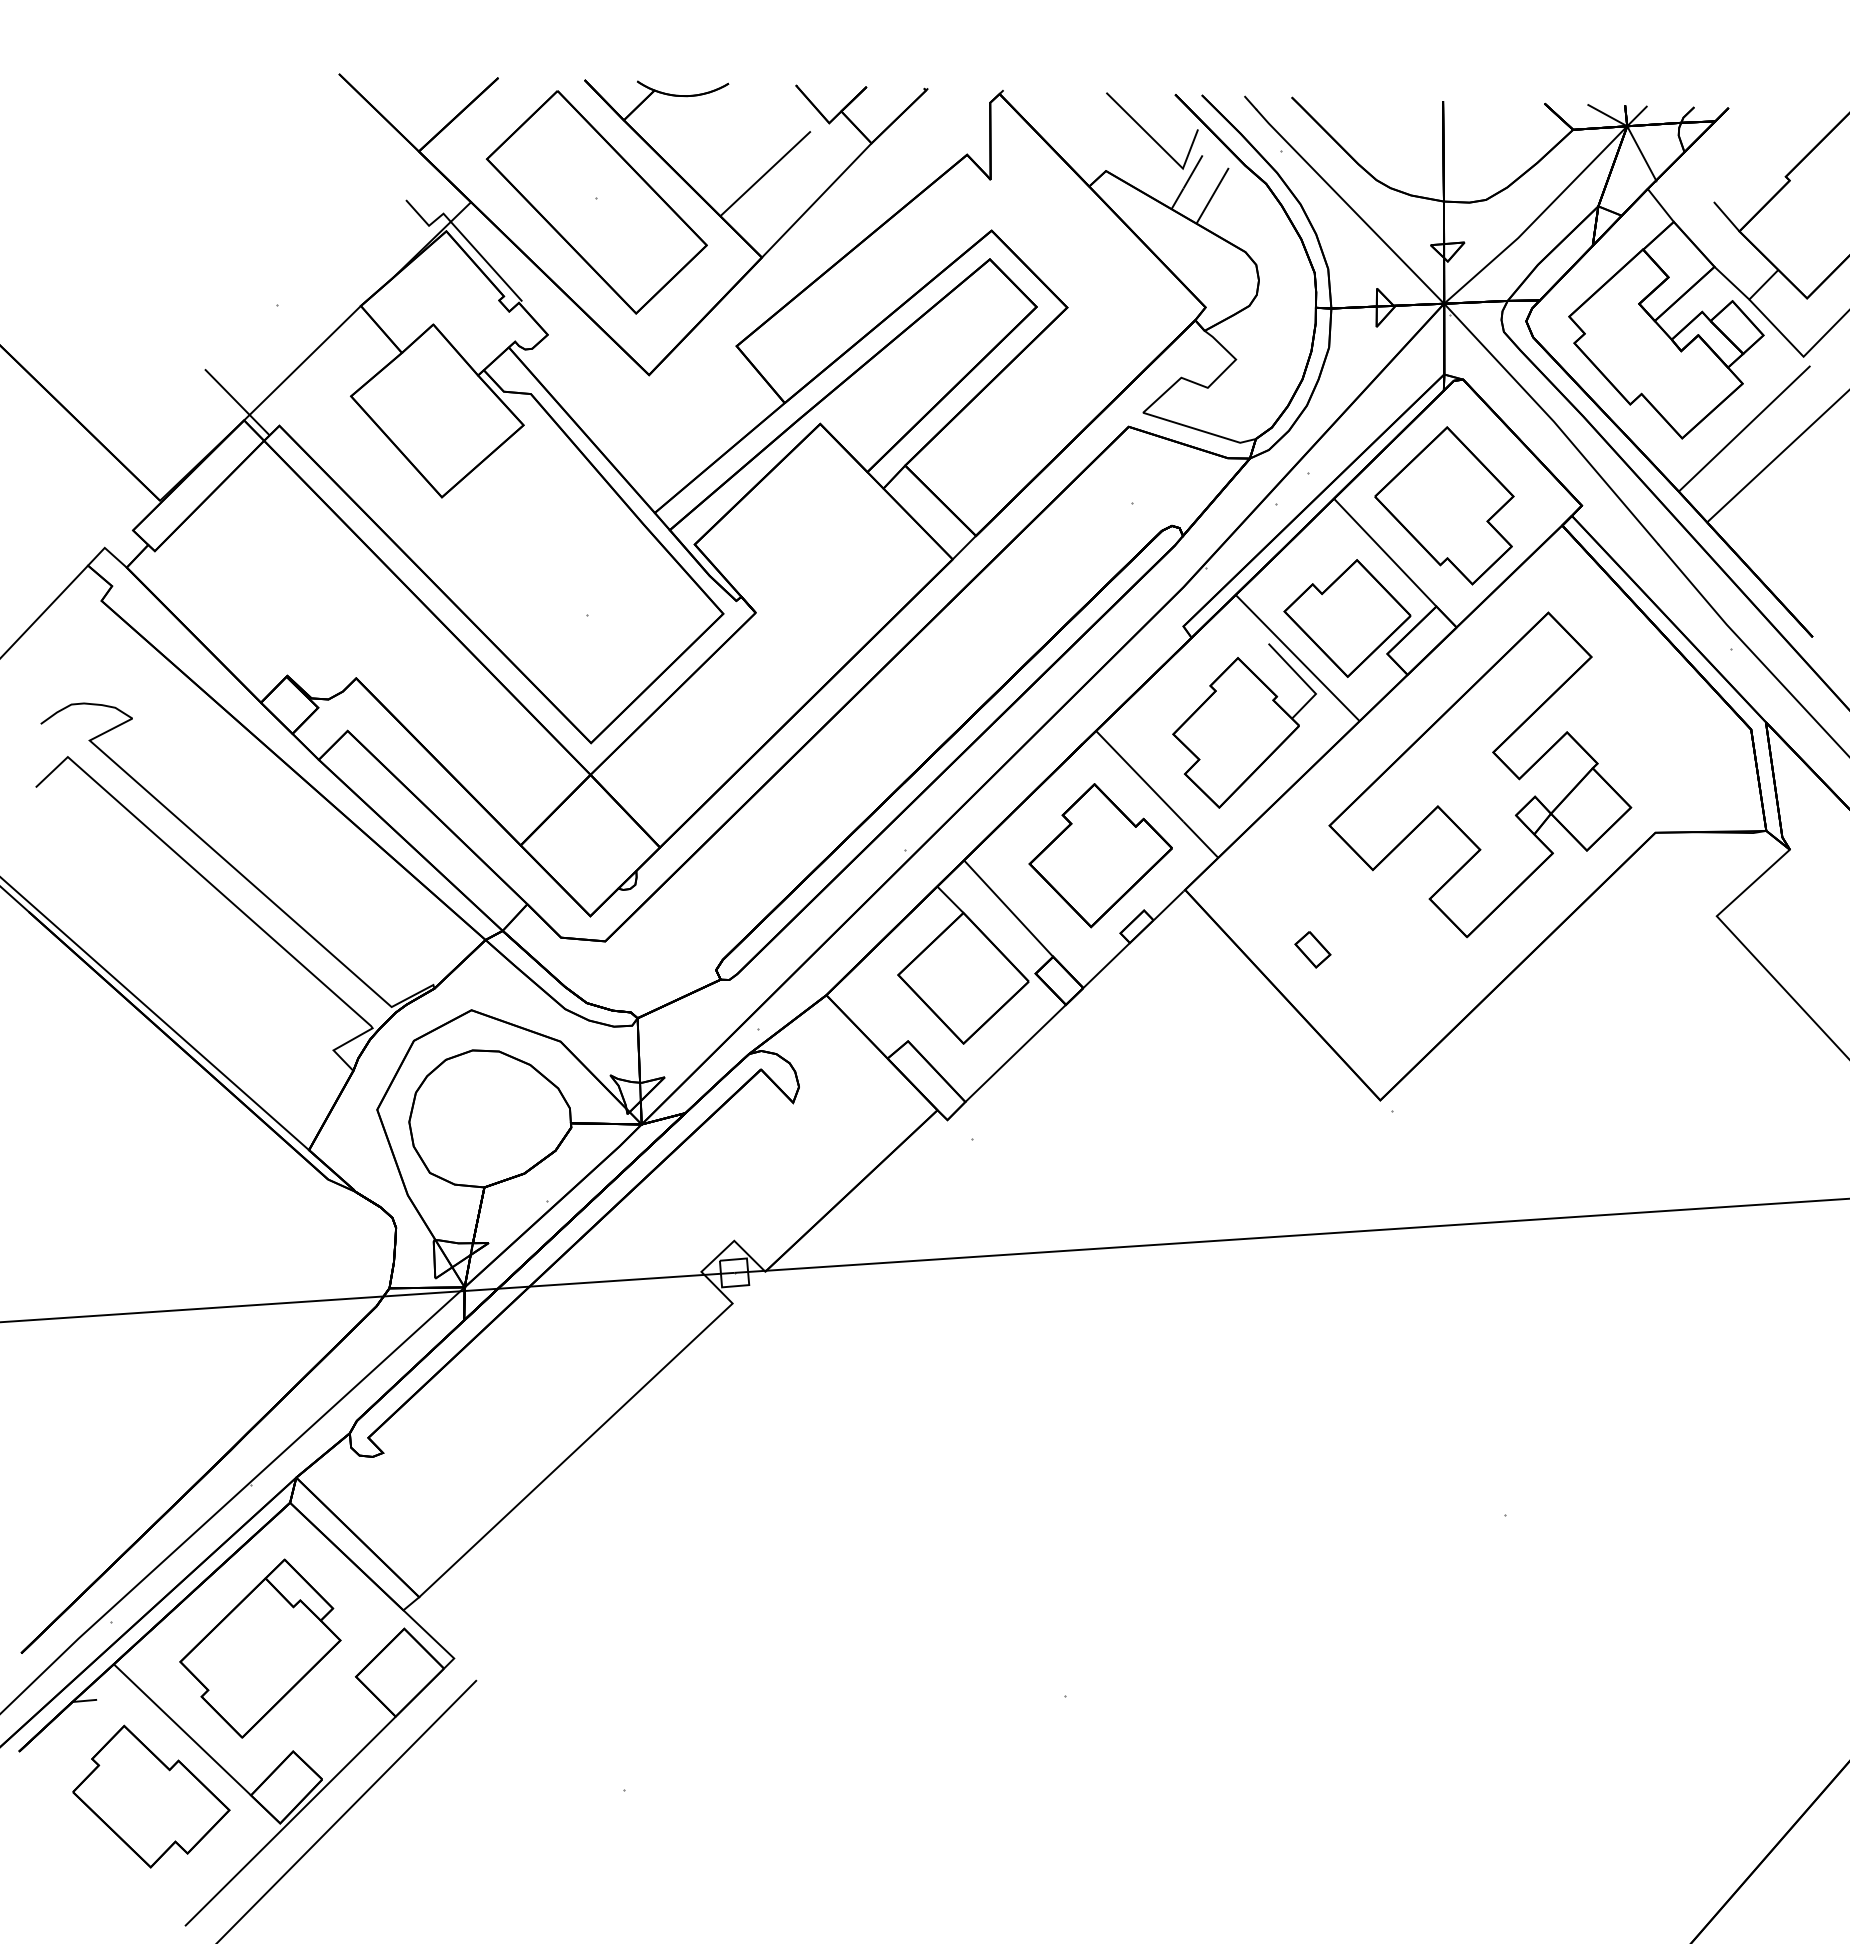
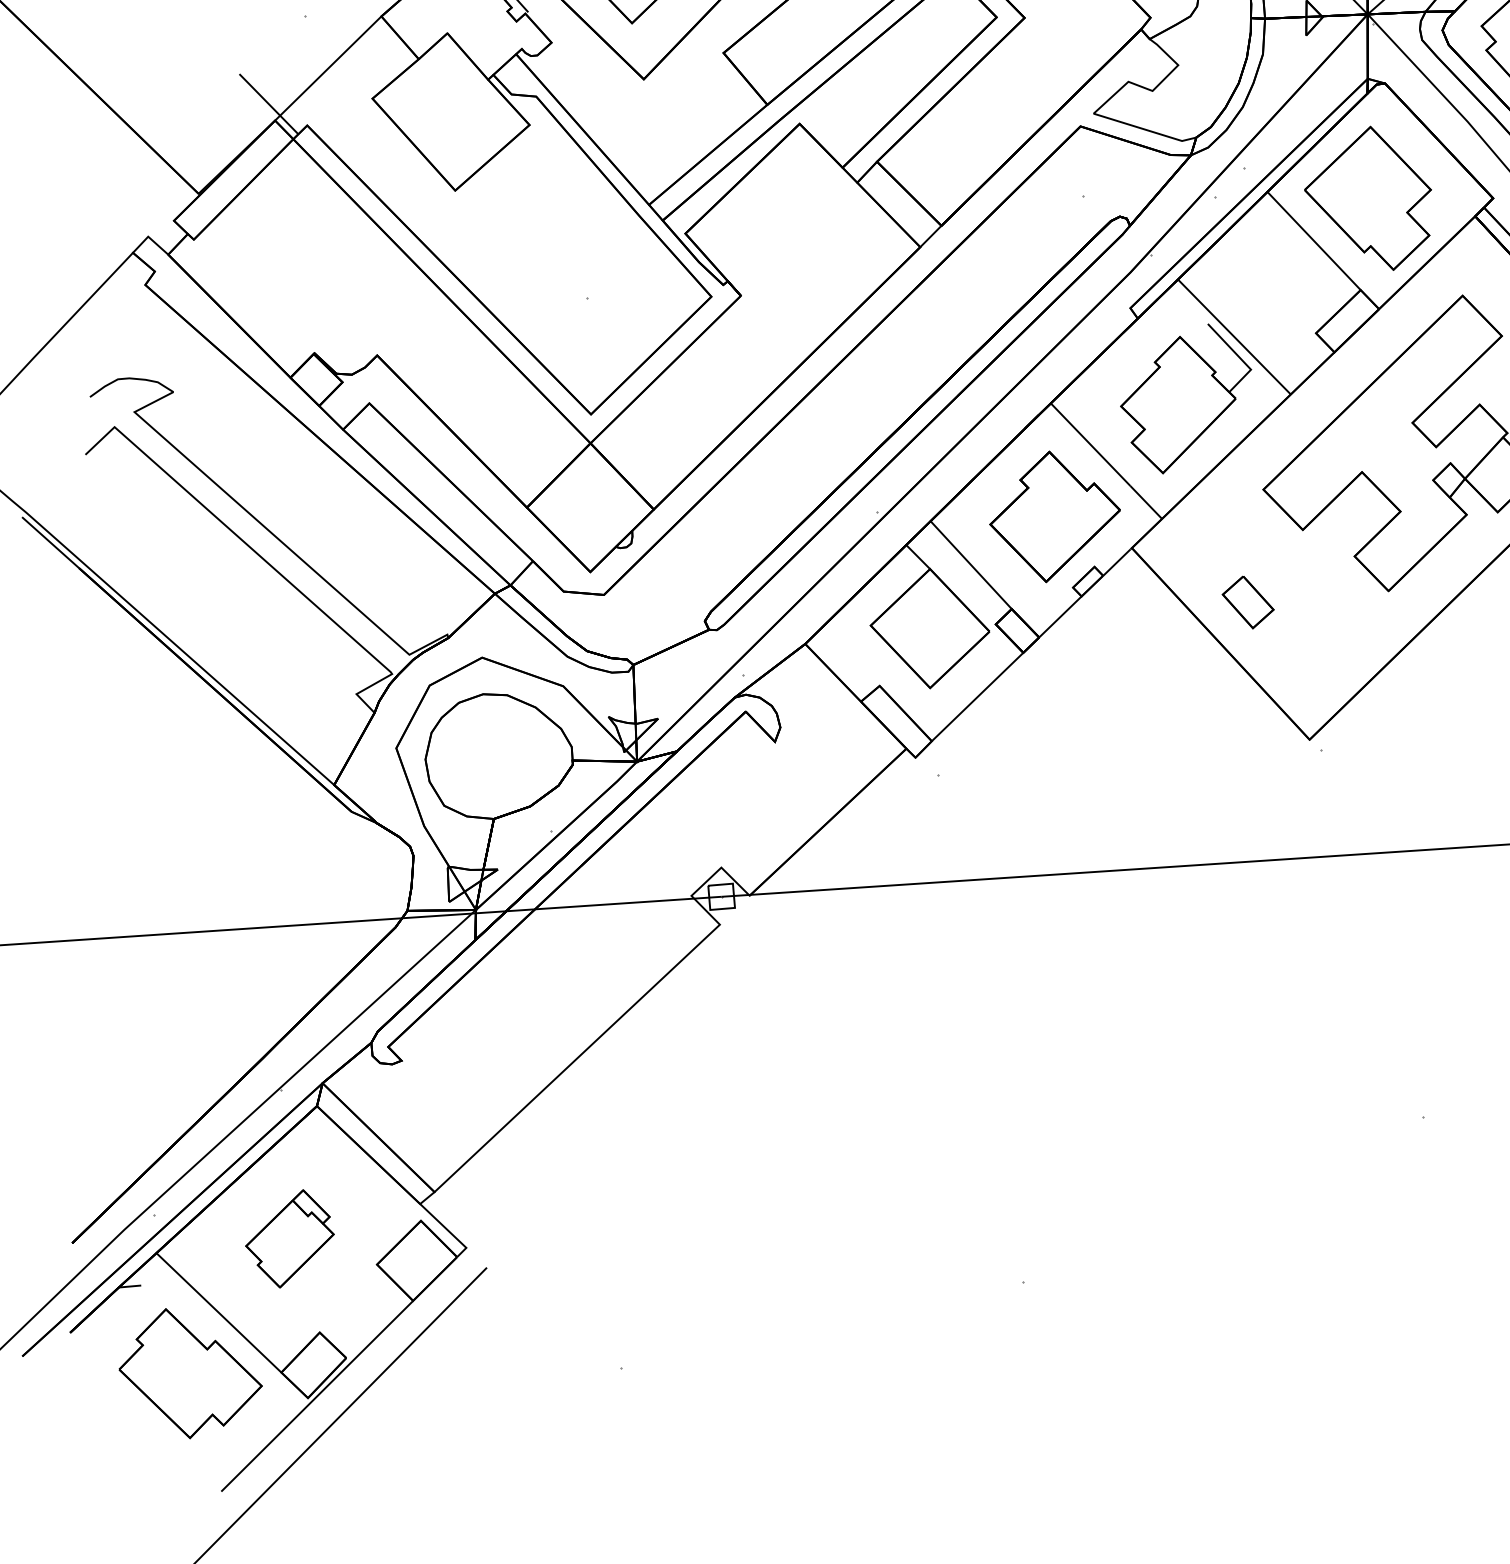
part: (1347, 618) -> (1279, 300), removed
part: (1312, 949) -> (1247, 602), size x1.6
part: (260, 1648) -> (290, 1238), size x0.6

